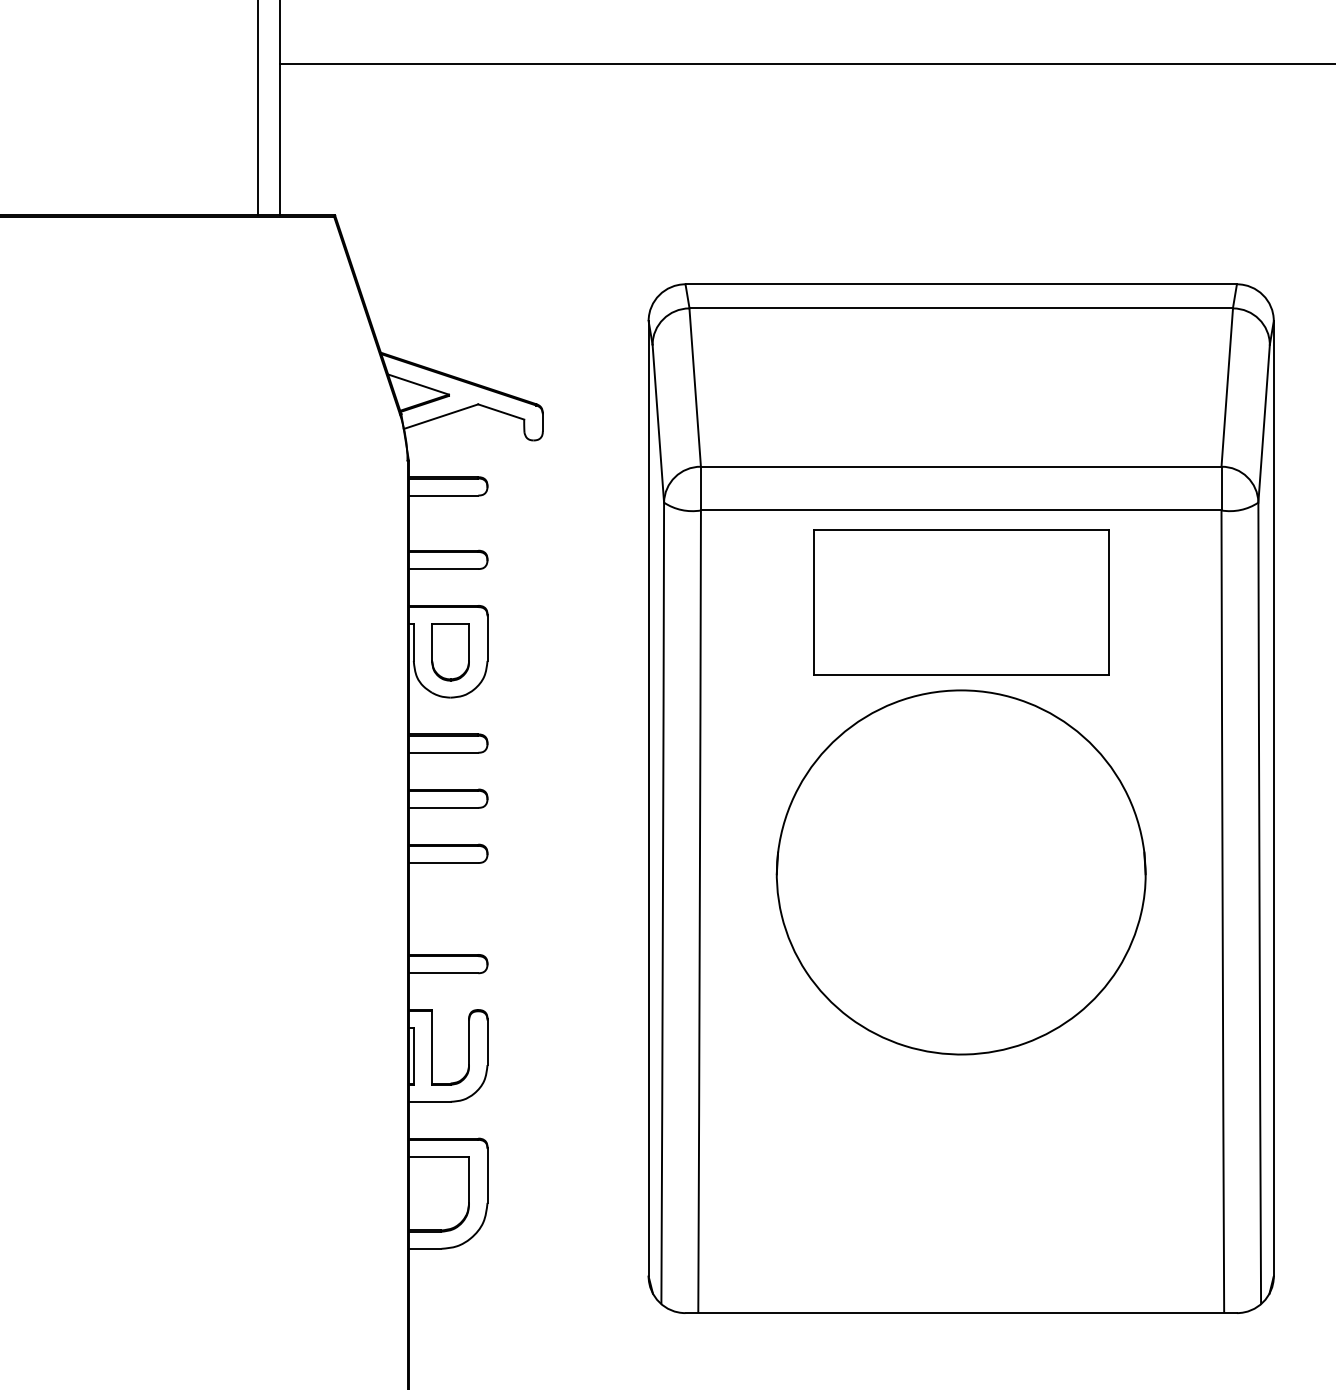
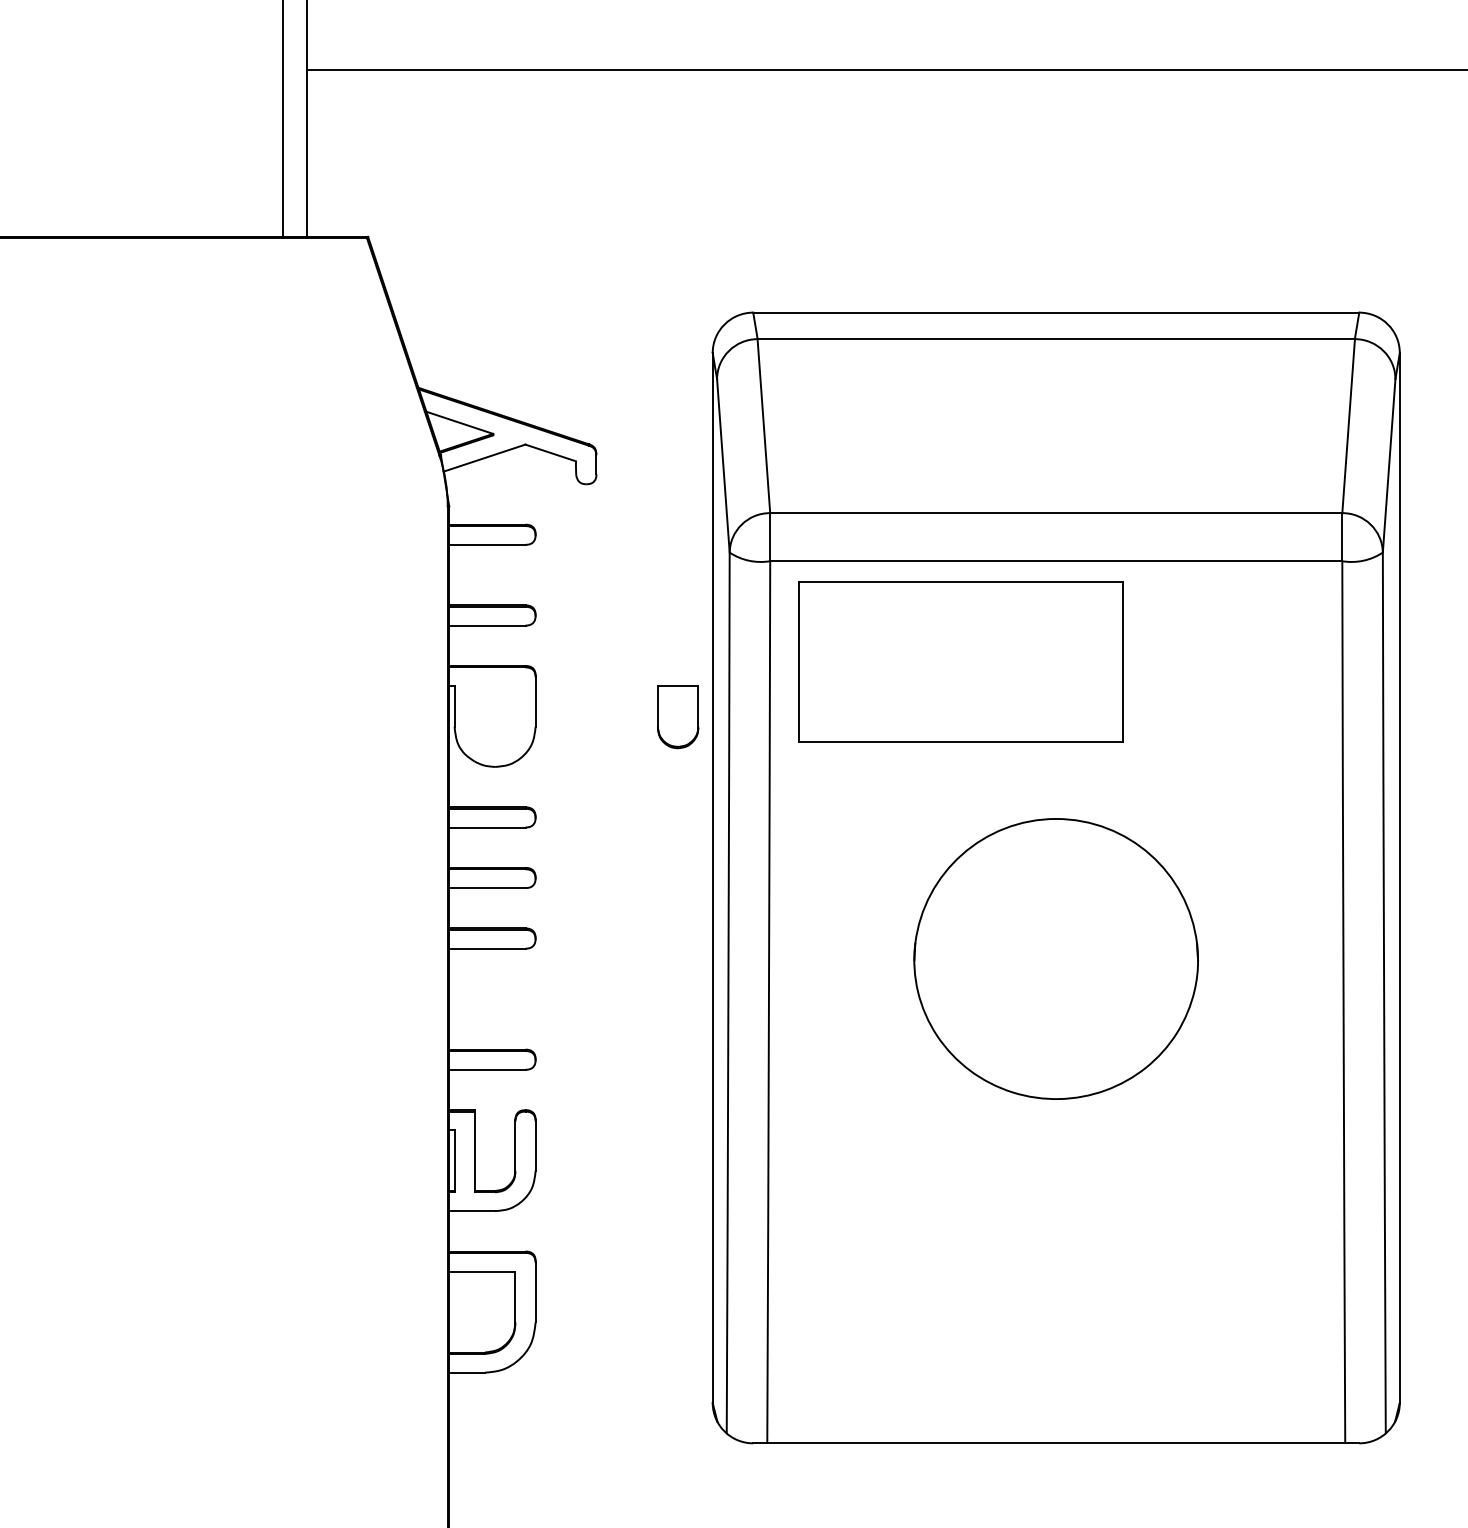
part: (960, 601) -> (960, 661), moved
part: (450, 652) -> (678, 717), moved
part: (960, 871) -> (1055, 958), size x0.7

